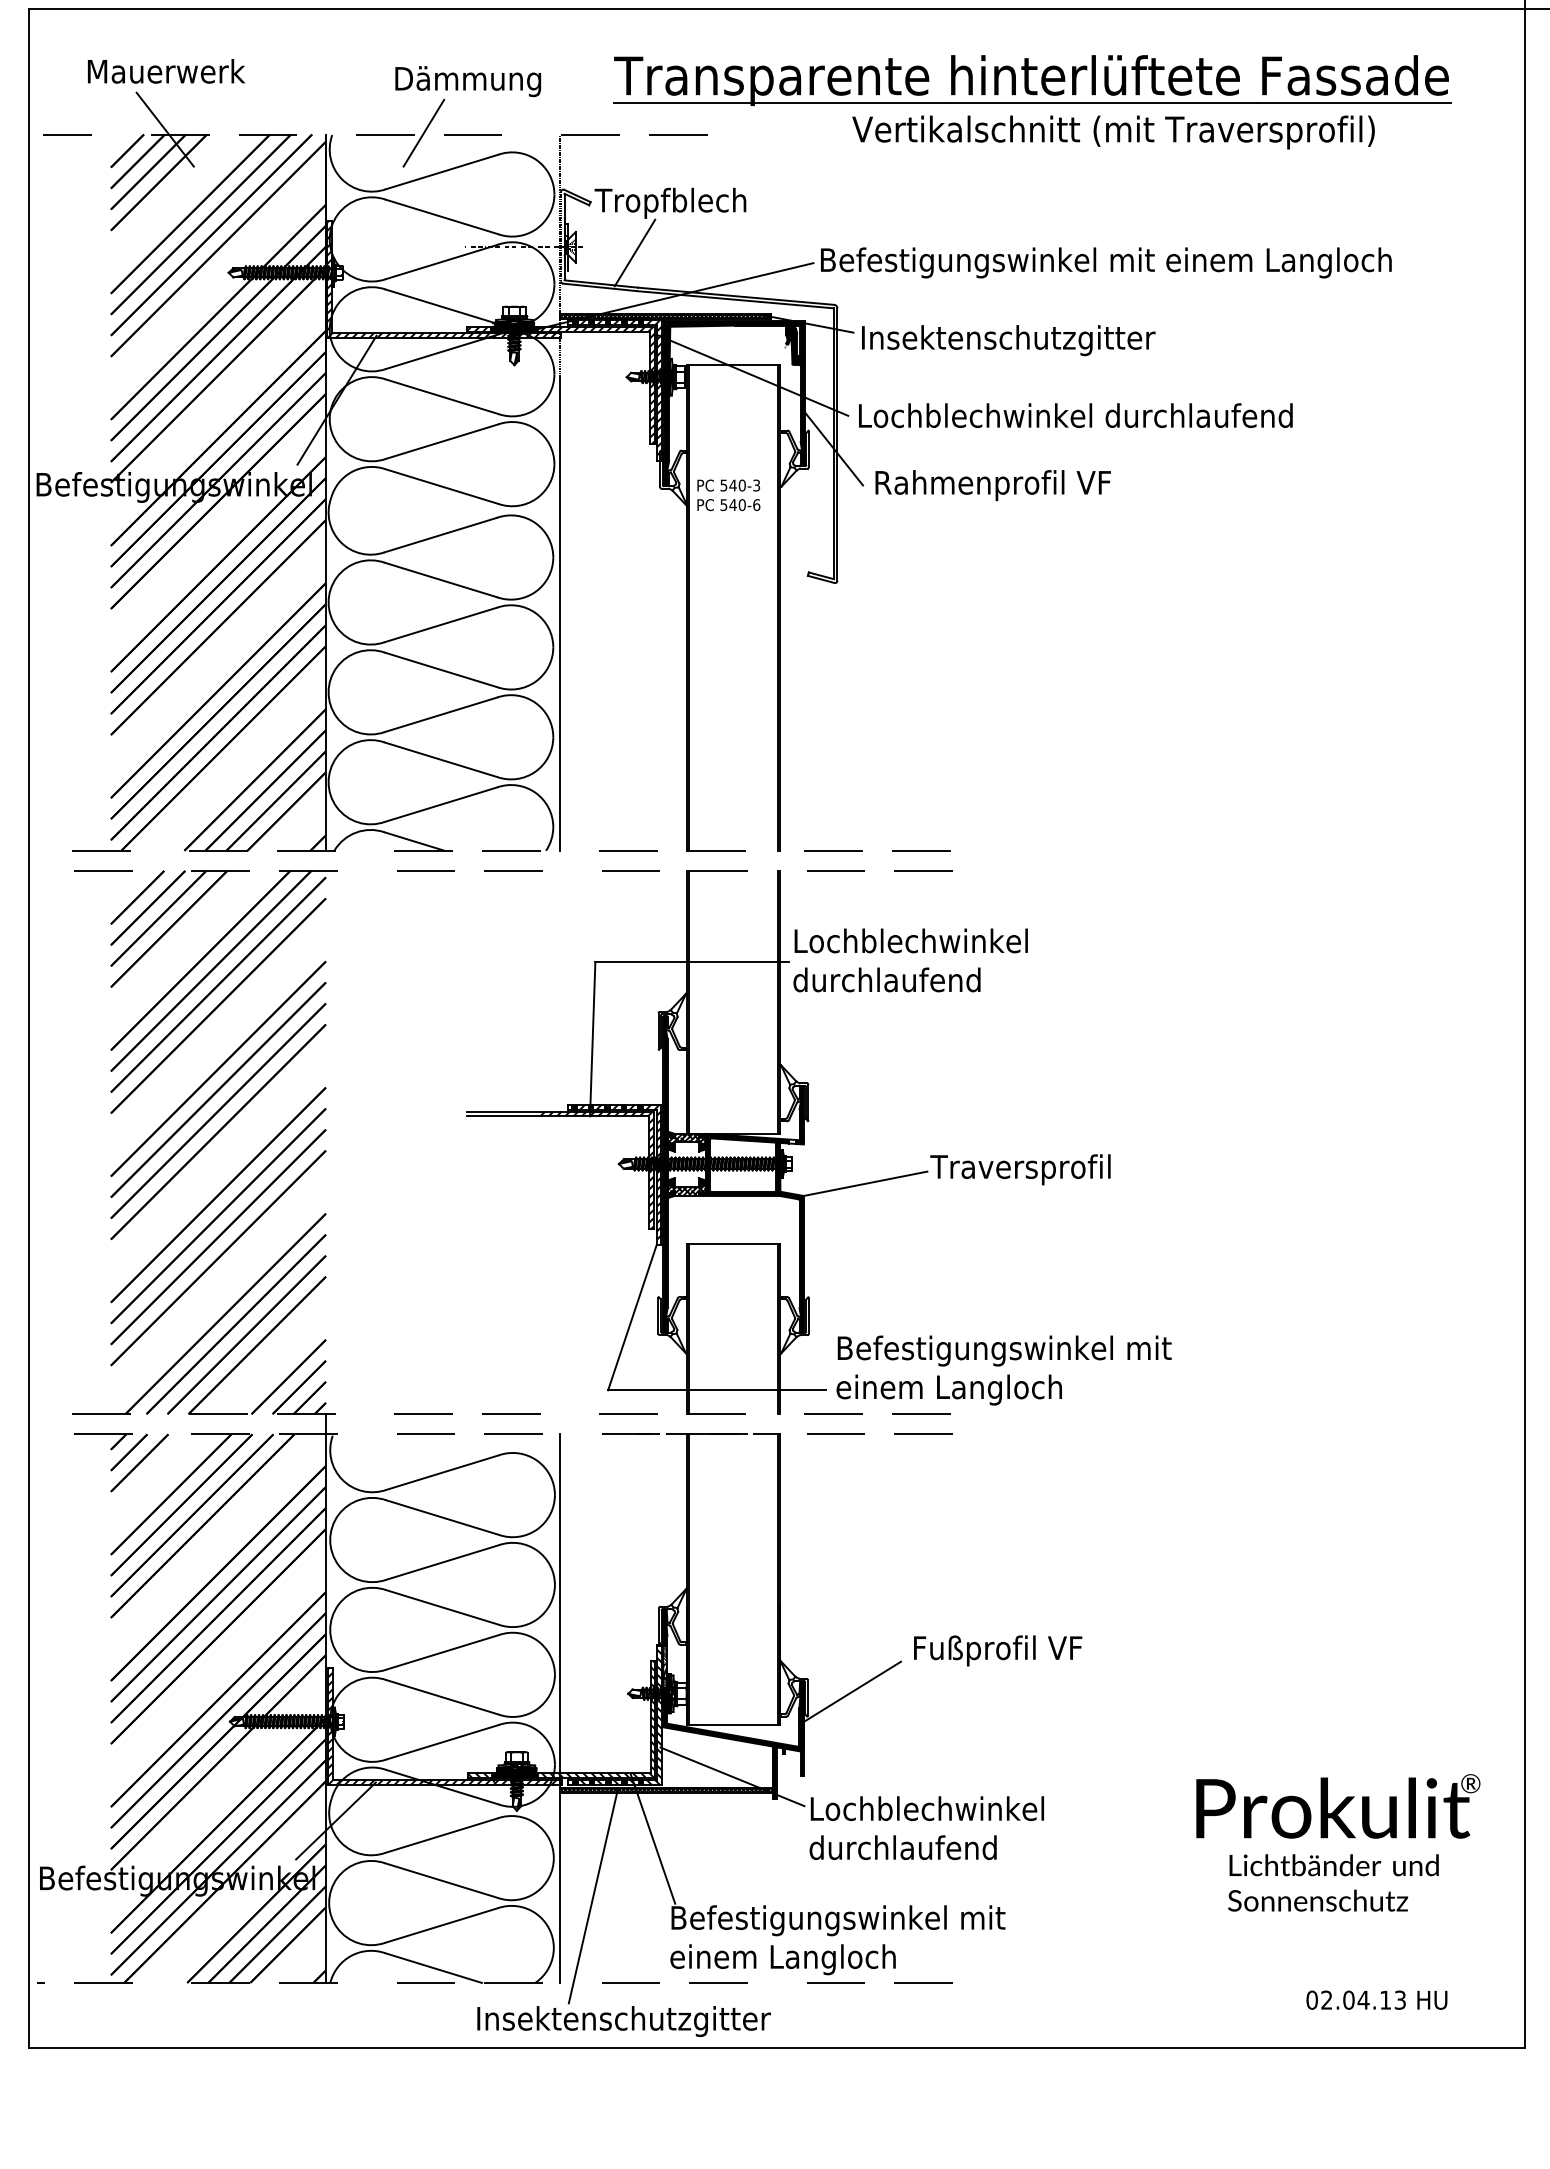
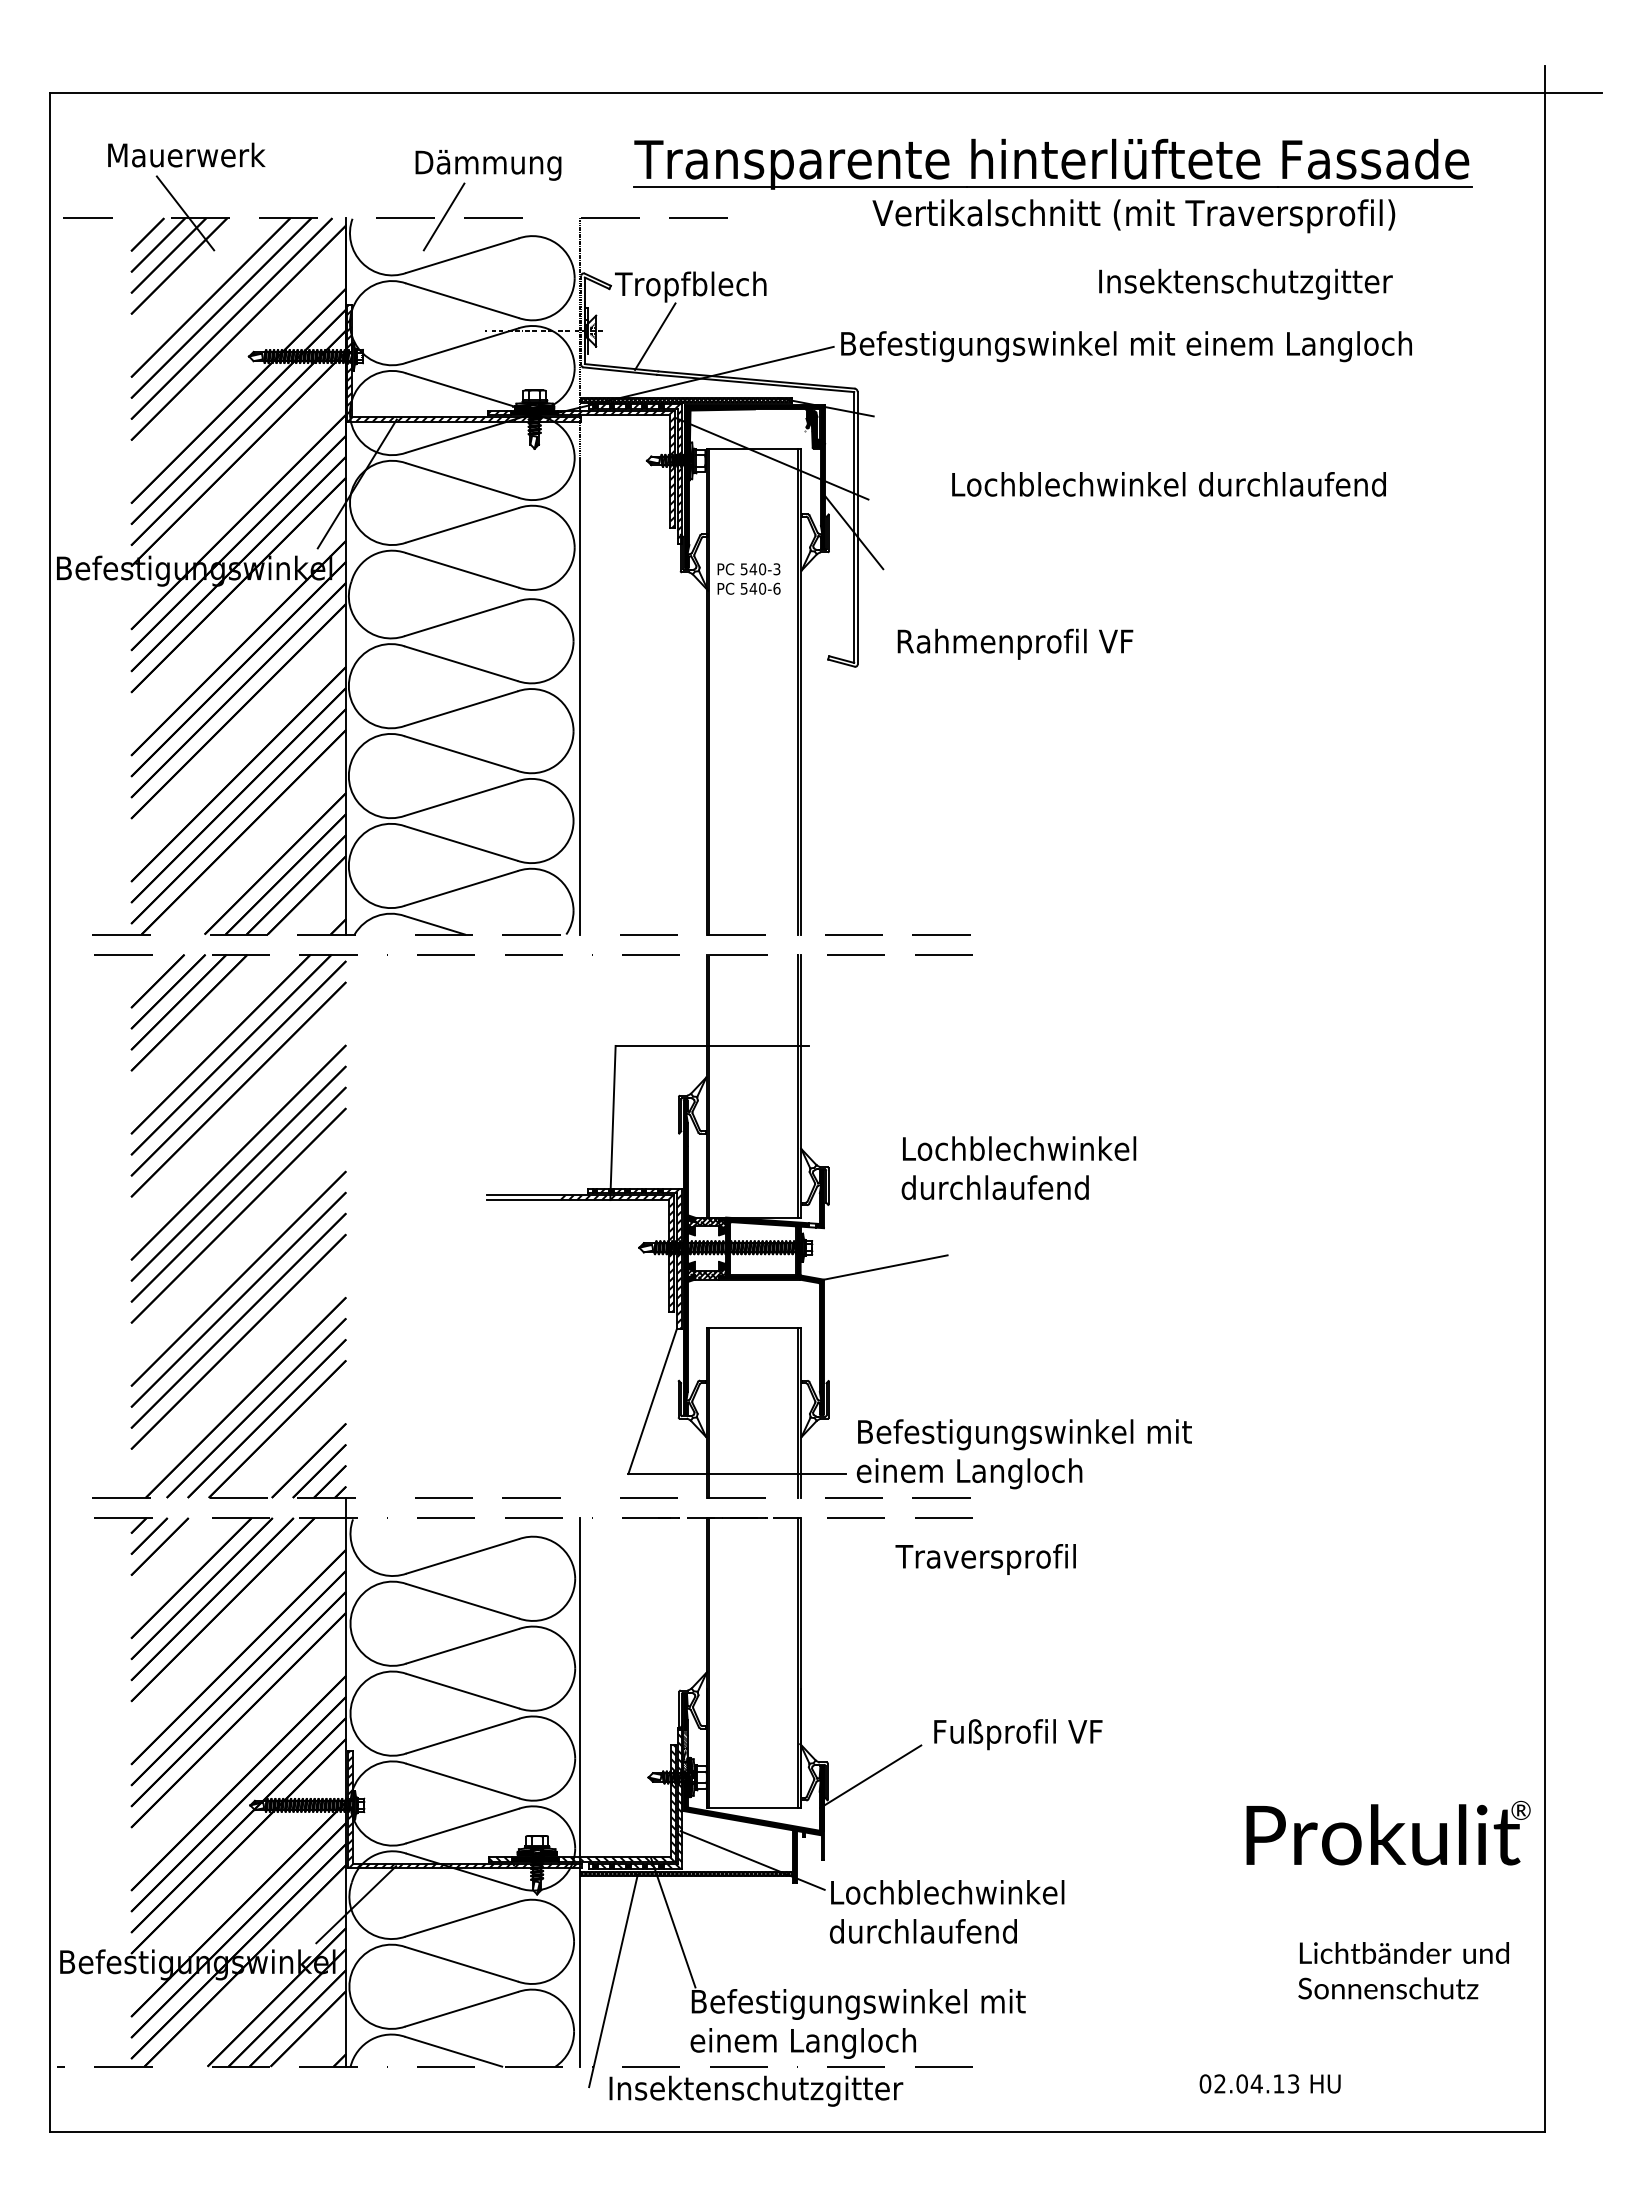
text: (1008, 339) -> (1245, 283), moved
text: (1075, 415) -> (1168, 484), moved
text: (993, 484) -> (1015, 643), moved
text: (910, 959) -> (1018, 1167), moved
text: (1020, 1169) -> (985, 1559), moved
text: (1338, 1805) -> (1388, 1832), moved
text: (1333, 1882) -> (1403, 1970), moved
text: (1376, 1999) -> (1269, 2083), moved
text: (624, 2020) -> (756, 2090), moved

